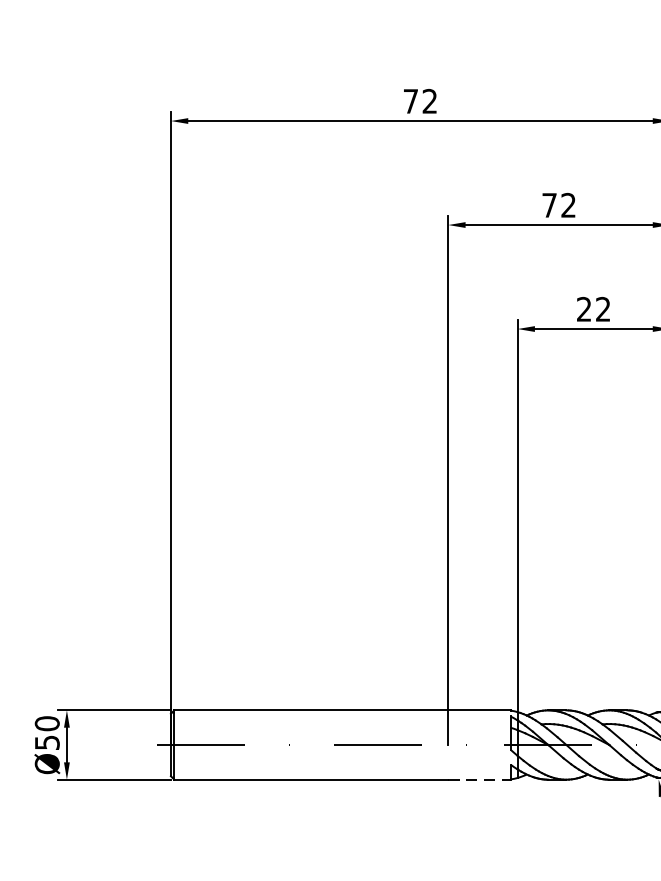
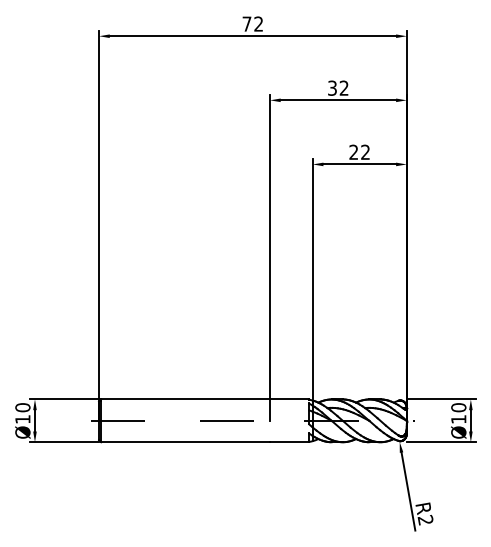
text: (549, 204) -> (332, 87), 72 -> 32
text: (46, 742) -> (22, 419), Ø50 -> Ø10
line: (479, 780) -> (289, 442), dashed -> solid

